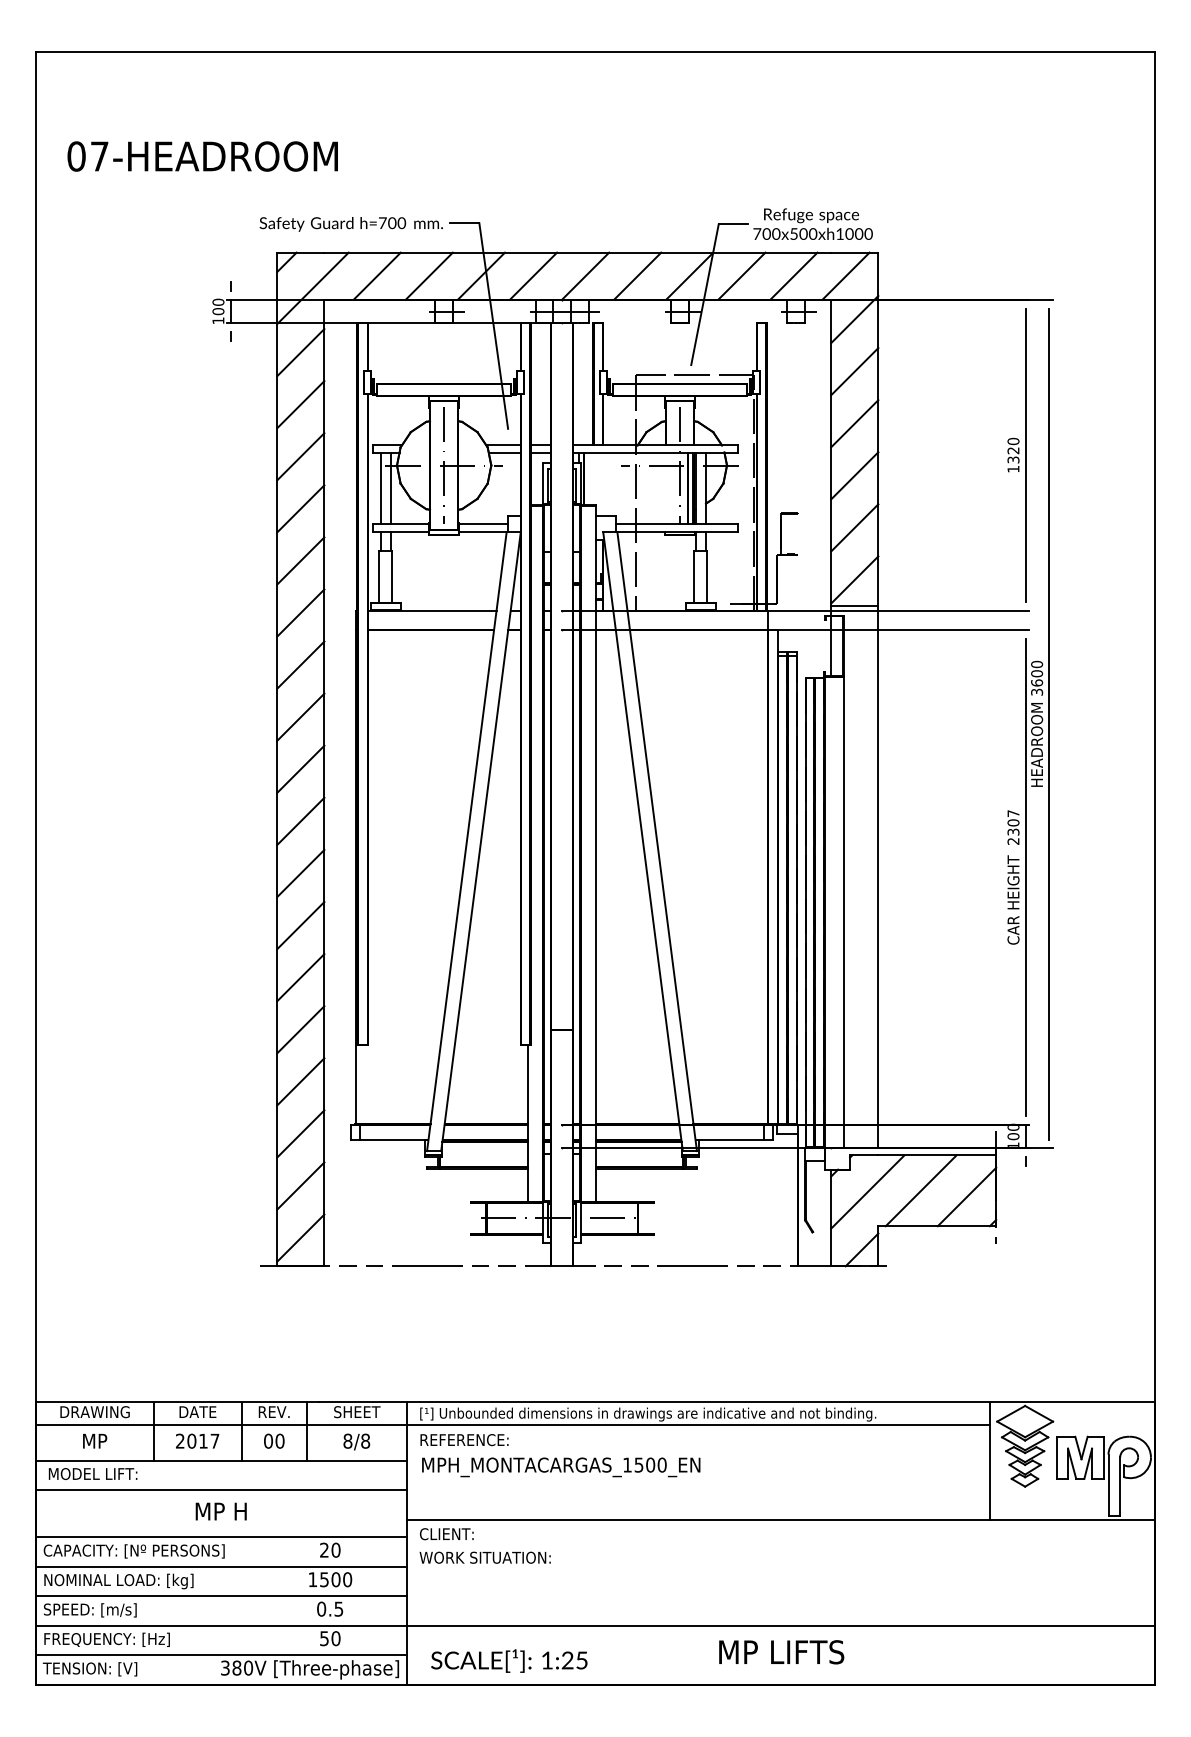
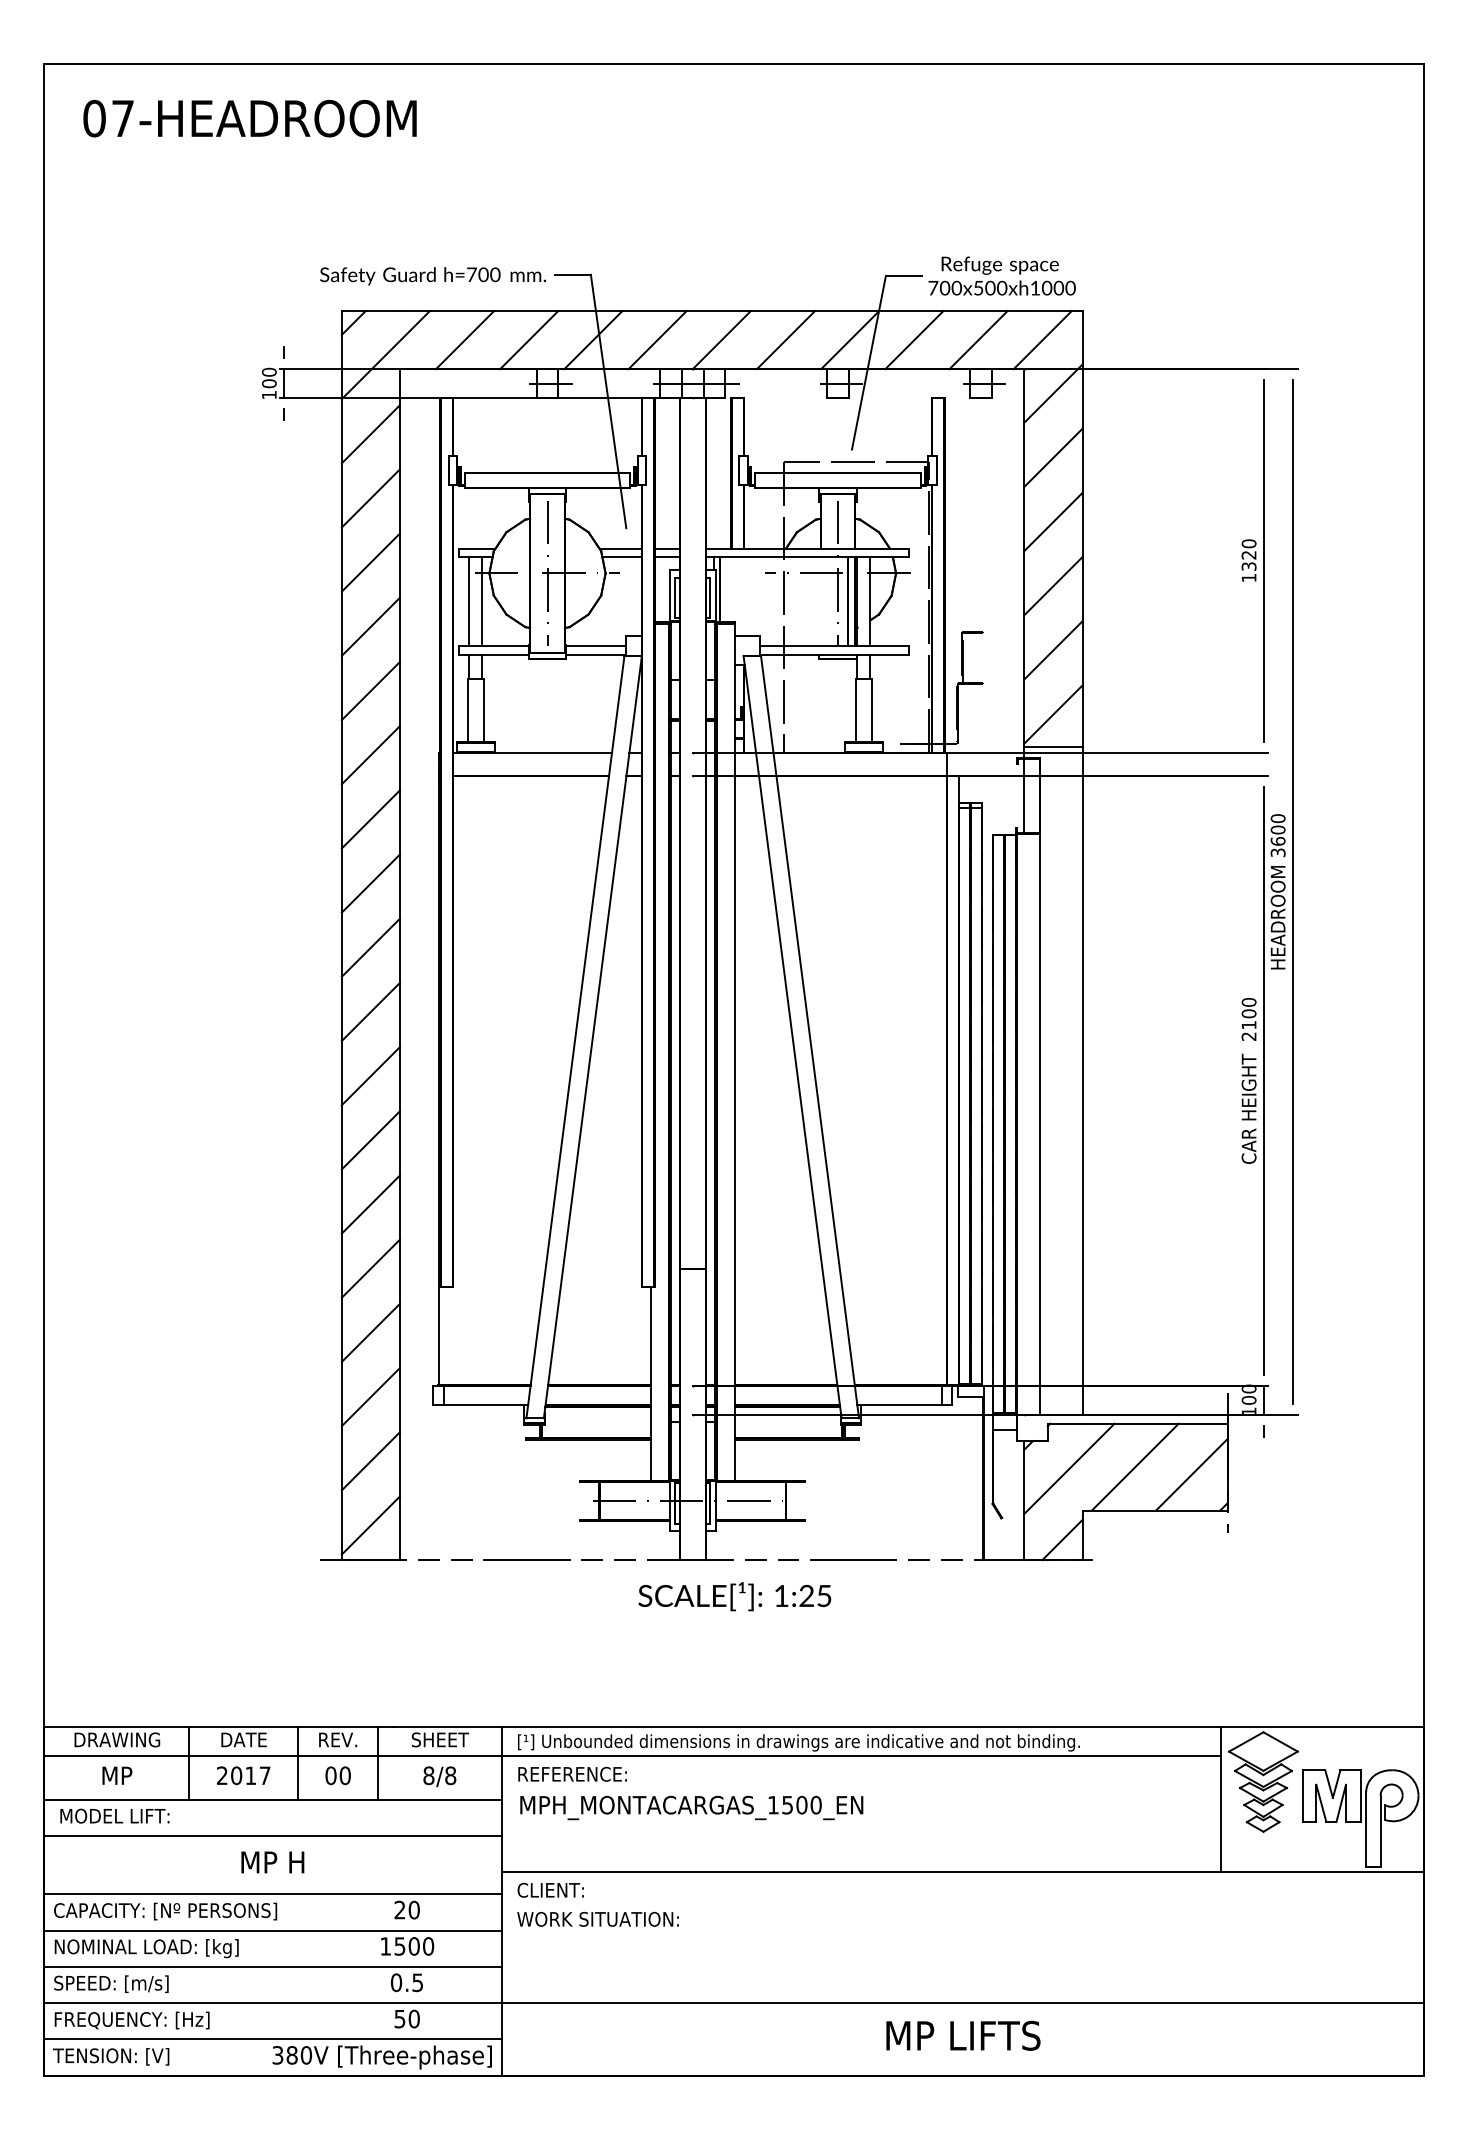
text: (202, 156) -> (249, 118), moved
text: (1013, 822) -> (1248, 1013), 2307 -> 2100
text: (509, 1660) -> (734, 1596), moved

